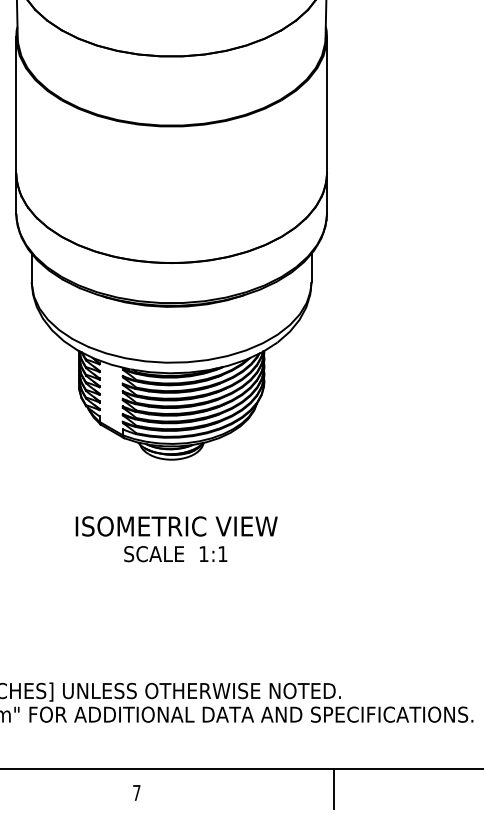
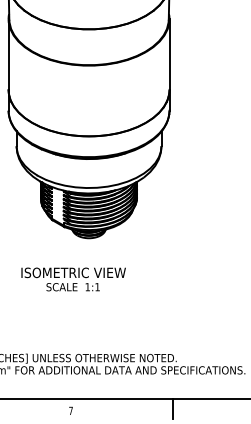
text: (176, 539) -> (73, 279), moved

